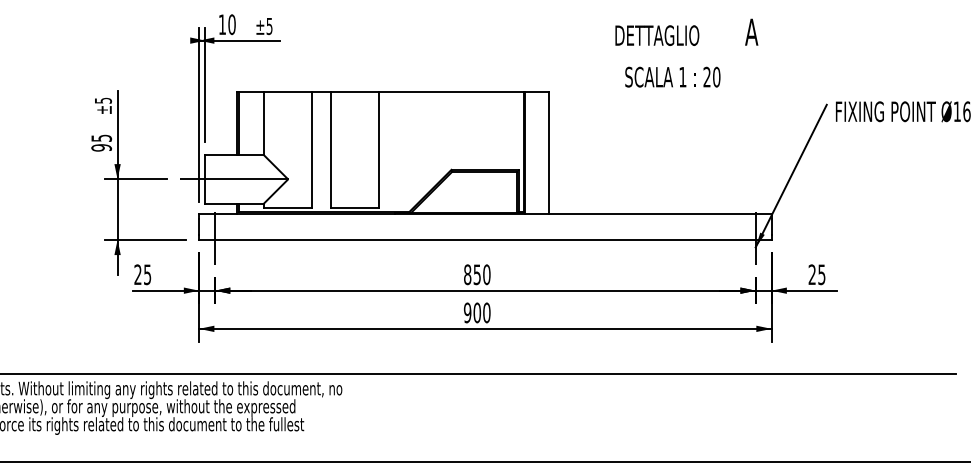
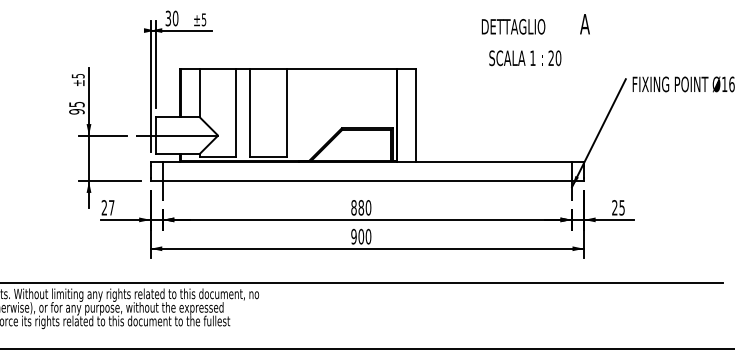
text: (222, 24) -> (168, 18), 10 -> 30
text: (686, 53) -> (535, 40), moved
text: (147, 274) -> (111, 207), 25 -> 27
text: (477, 274) -> (361, 207), 850 -> 880

